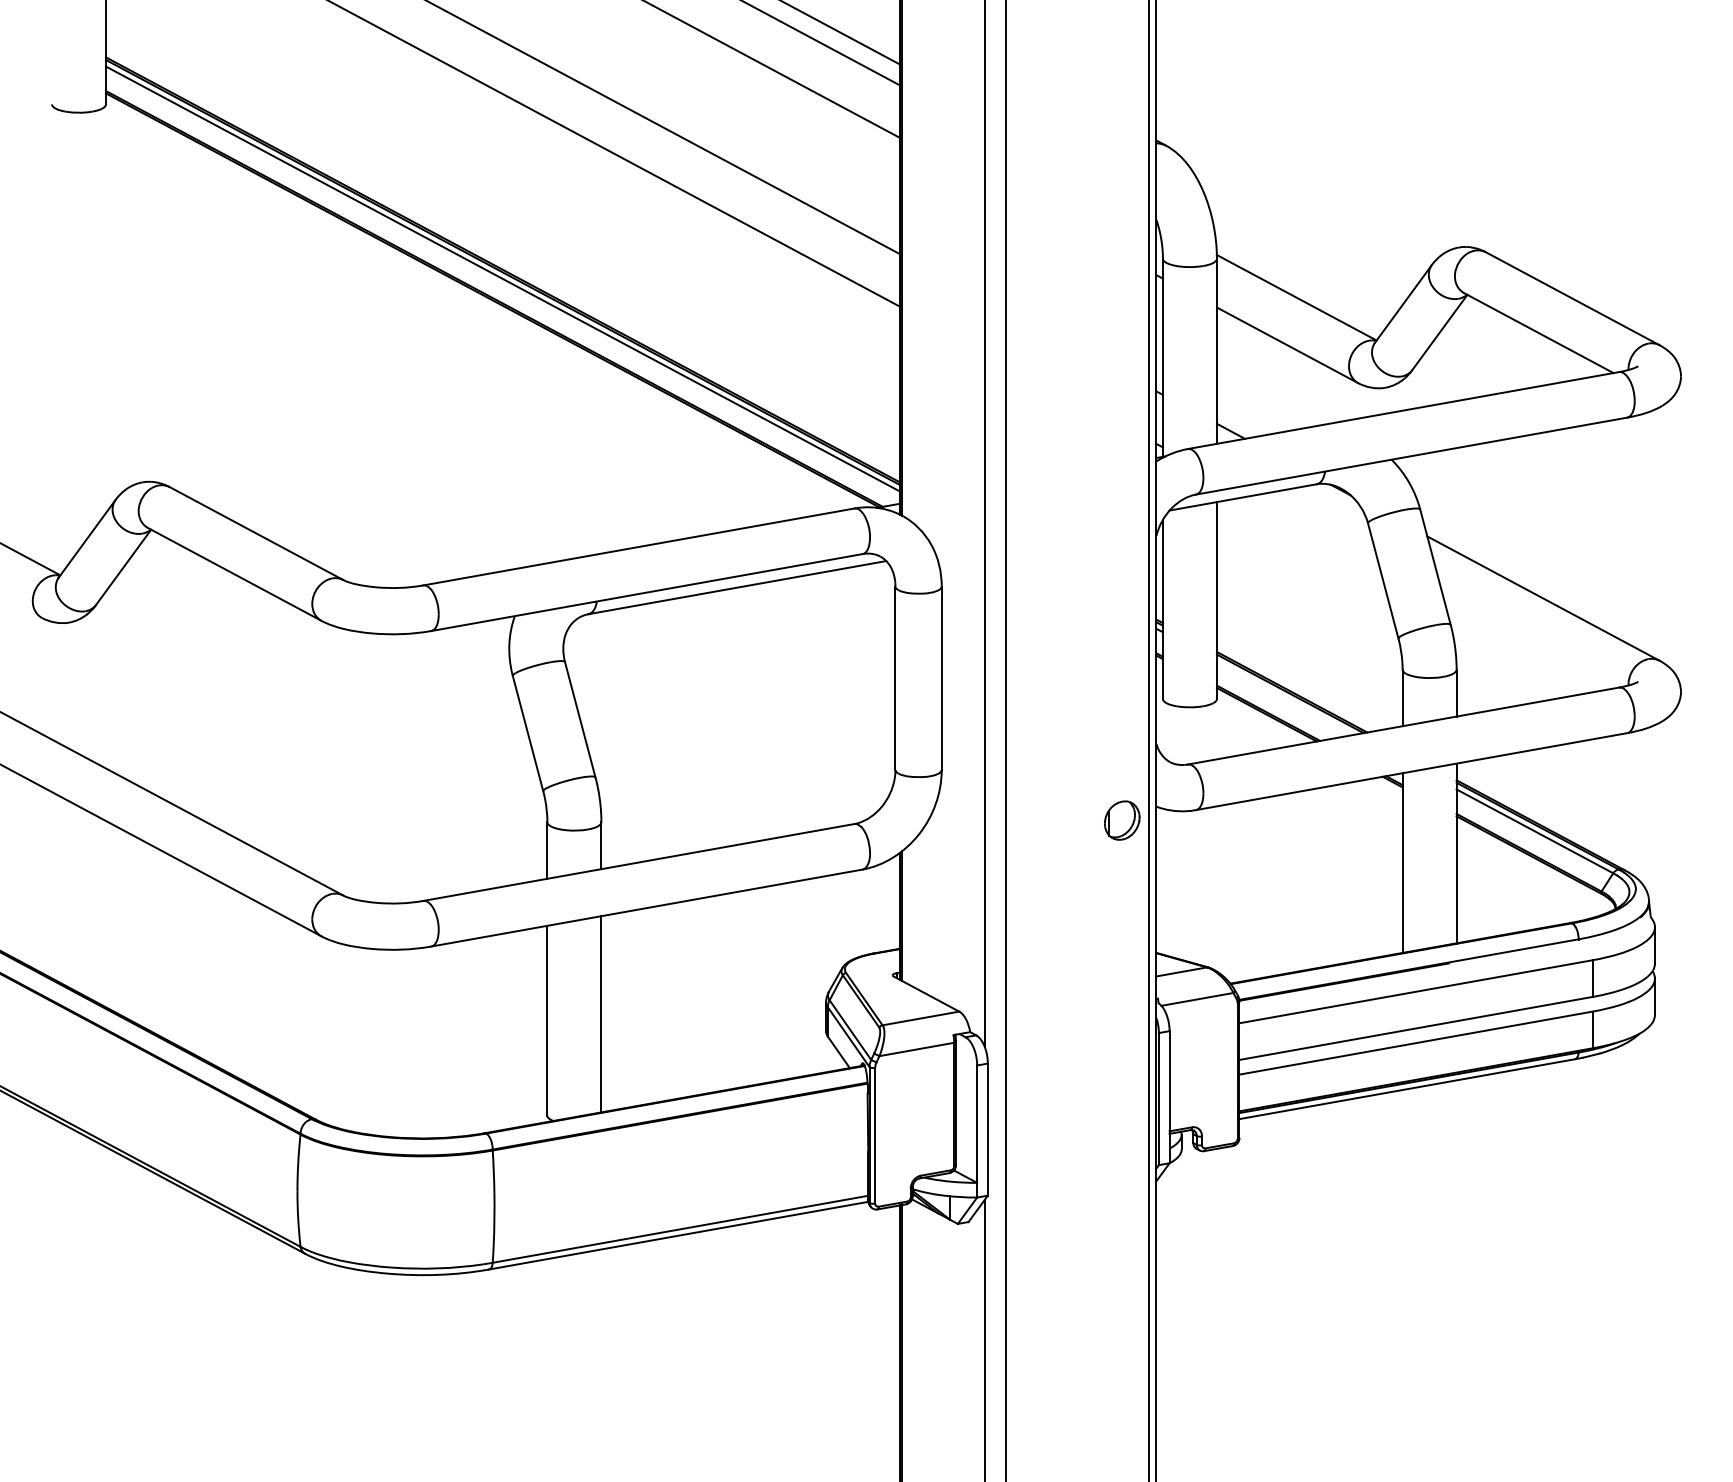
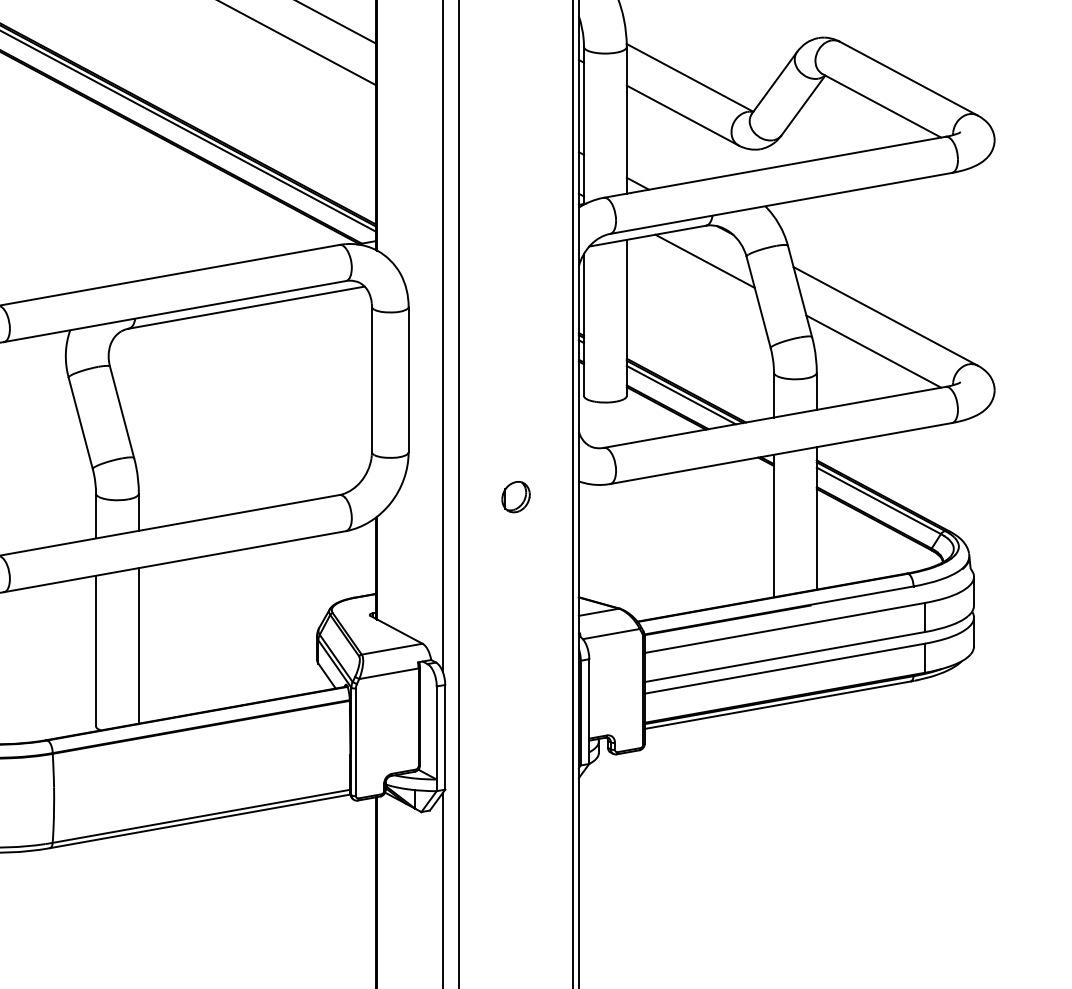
line: (1315, 528) -> (704, 260), added
line: (1528, 642) -> (873, 351), added
line: (1285, 697) -> (681, 394), added
part: (1122, 820) -> (516, 497), moved

